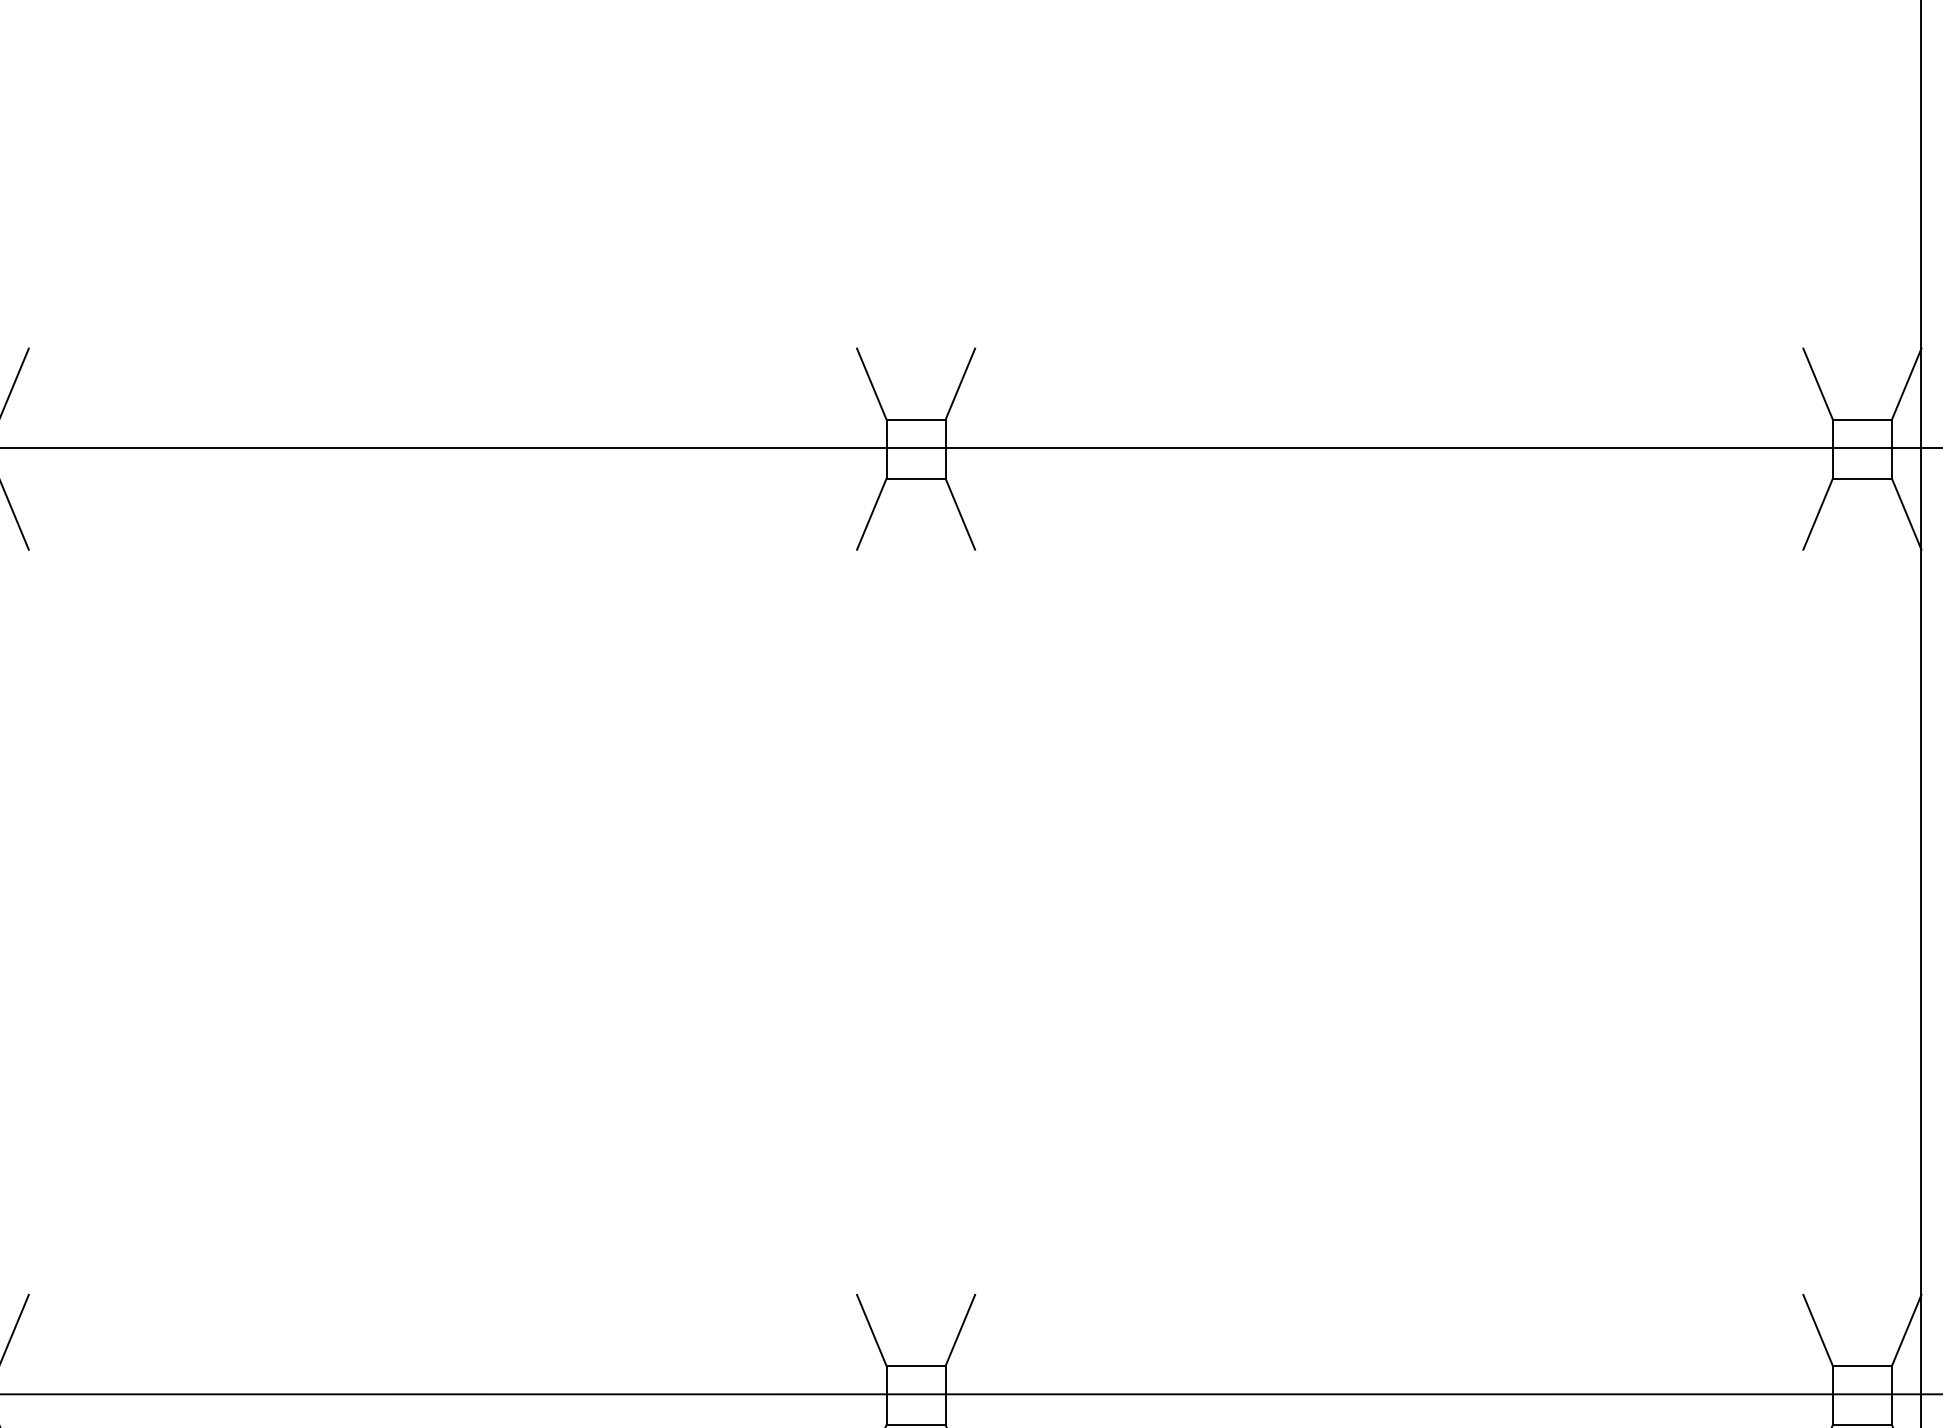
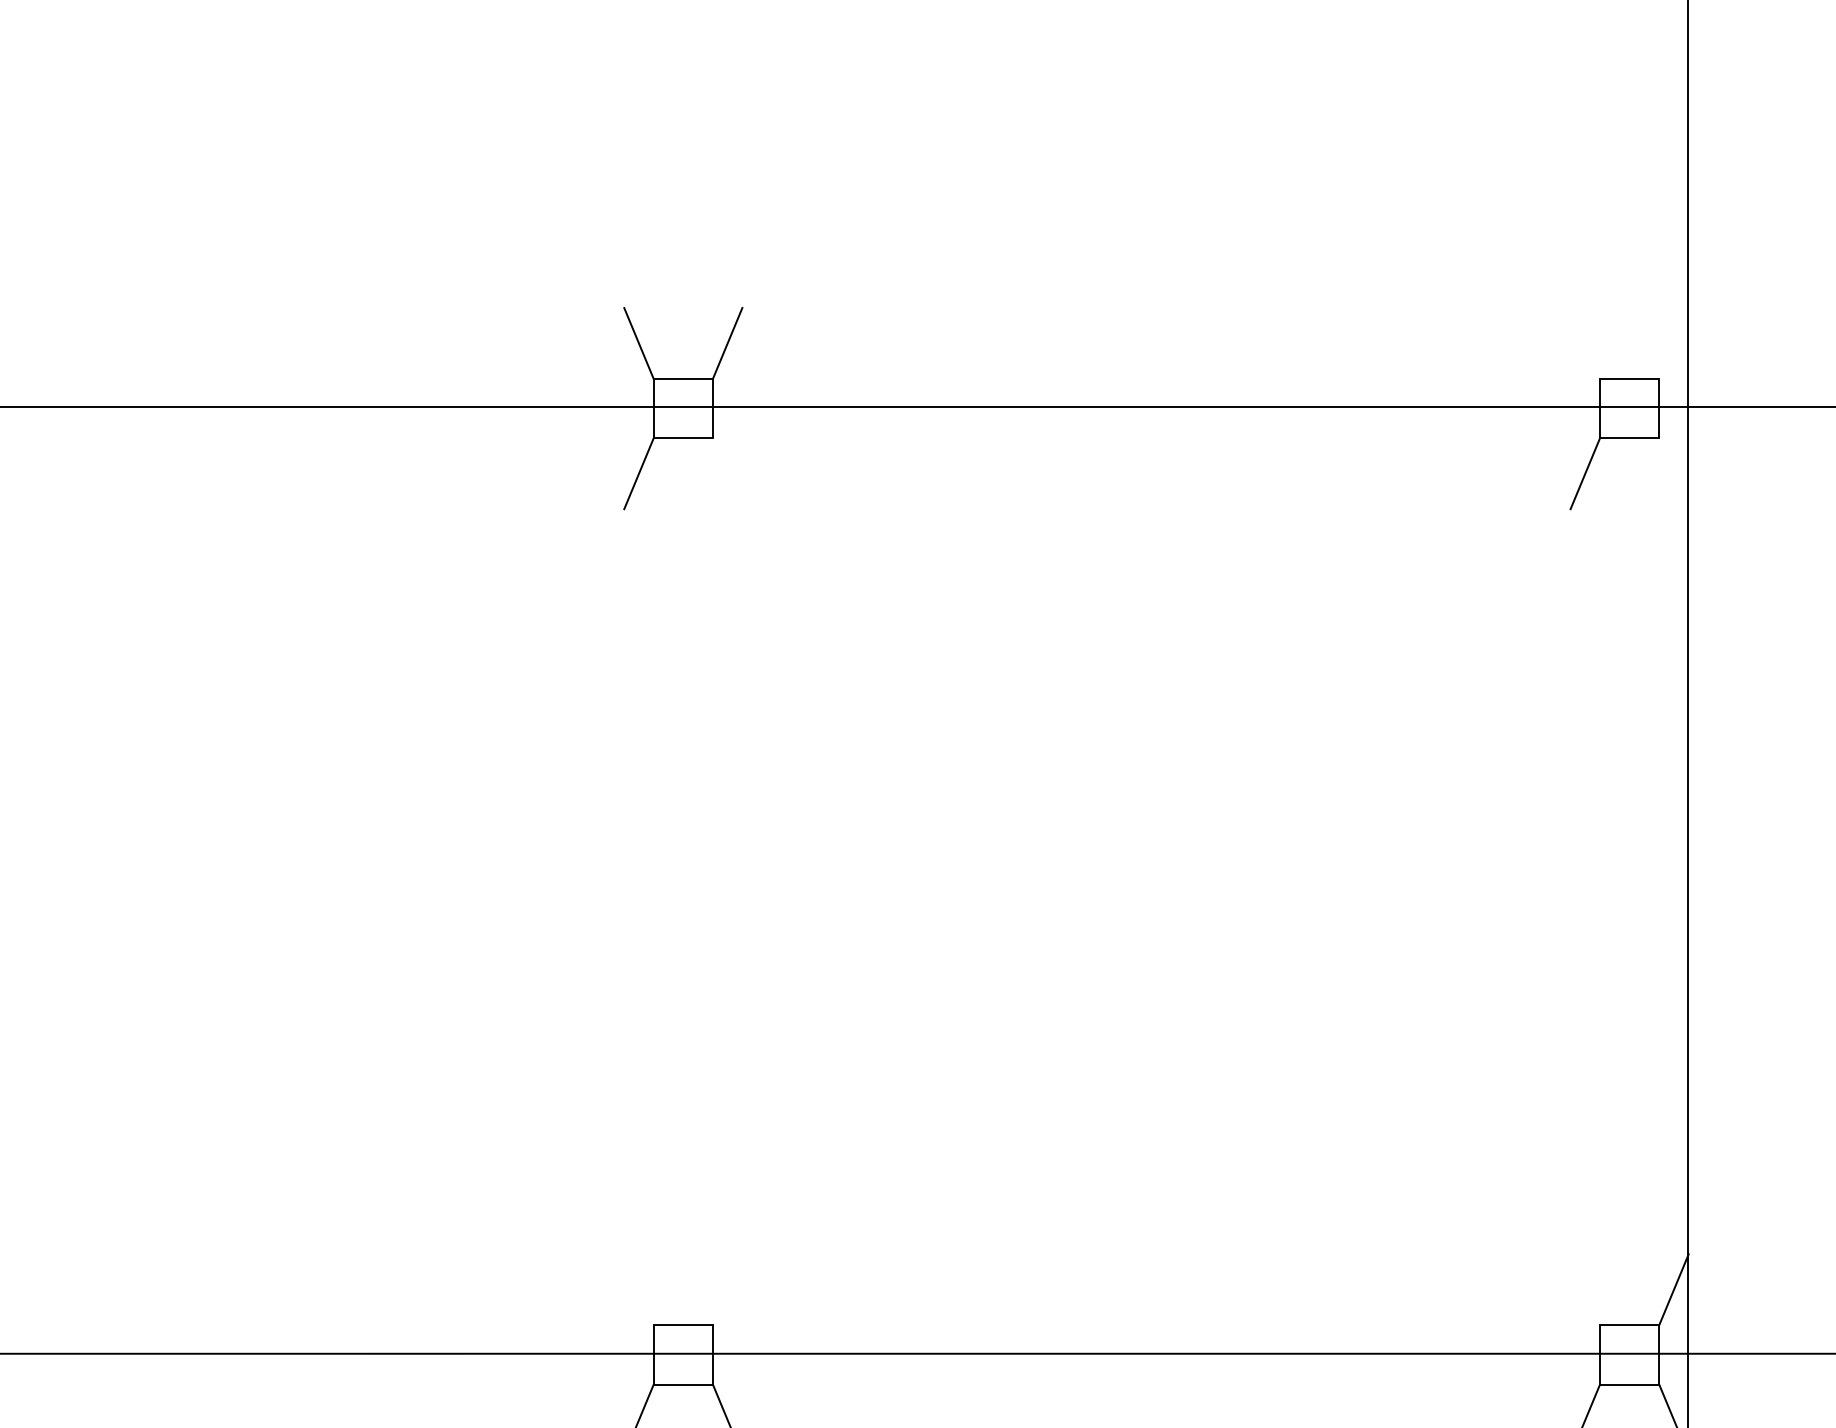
line: (1817, 383) -> (1584, 342), removed
line: (1906, 383) -> (1673, 342), removed
line: (960, 513) -> (727, 472), removed
line: (1906, 513) -> (1673, 472), removed
line: (871, 1329) -> (638, 1288), removed
line: (960, 1329) -> (727, 1288), removed
line: (1817, 1329) -> (1584, 1288), removed

